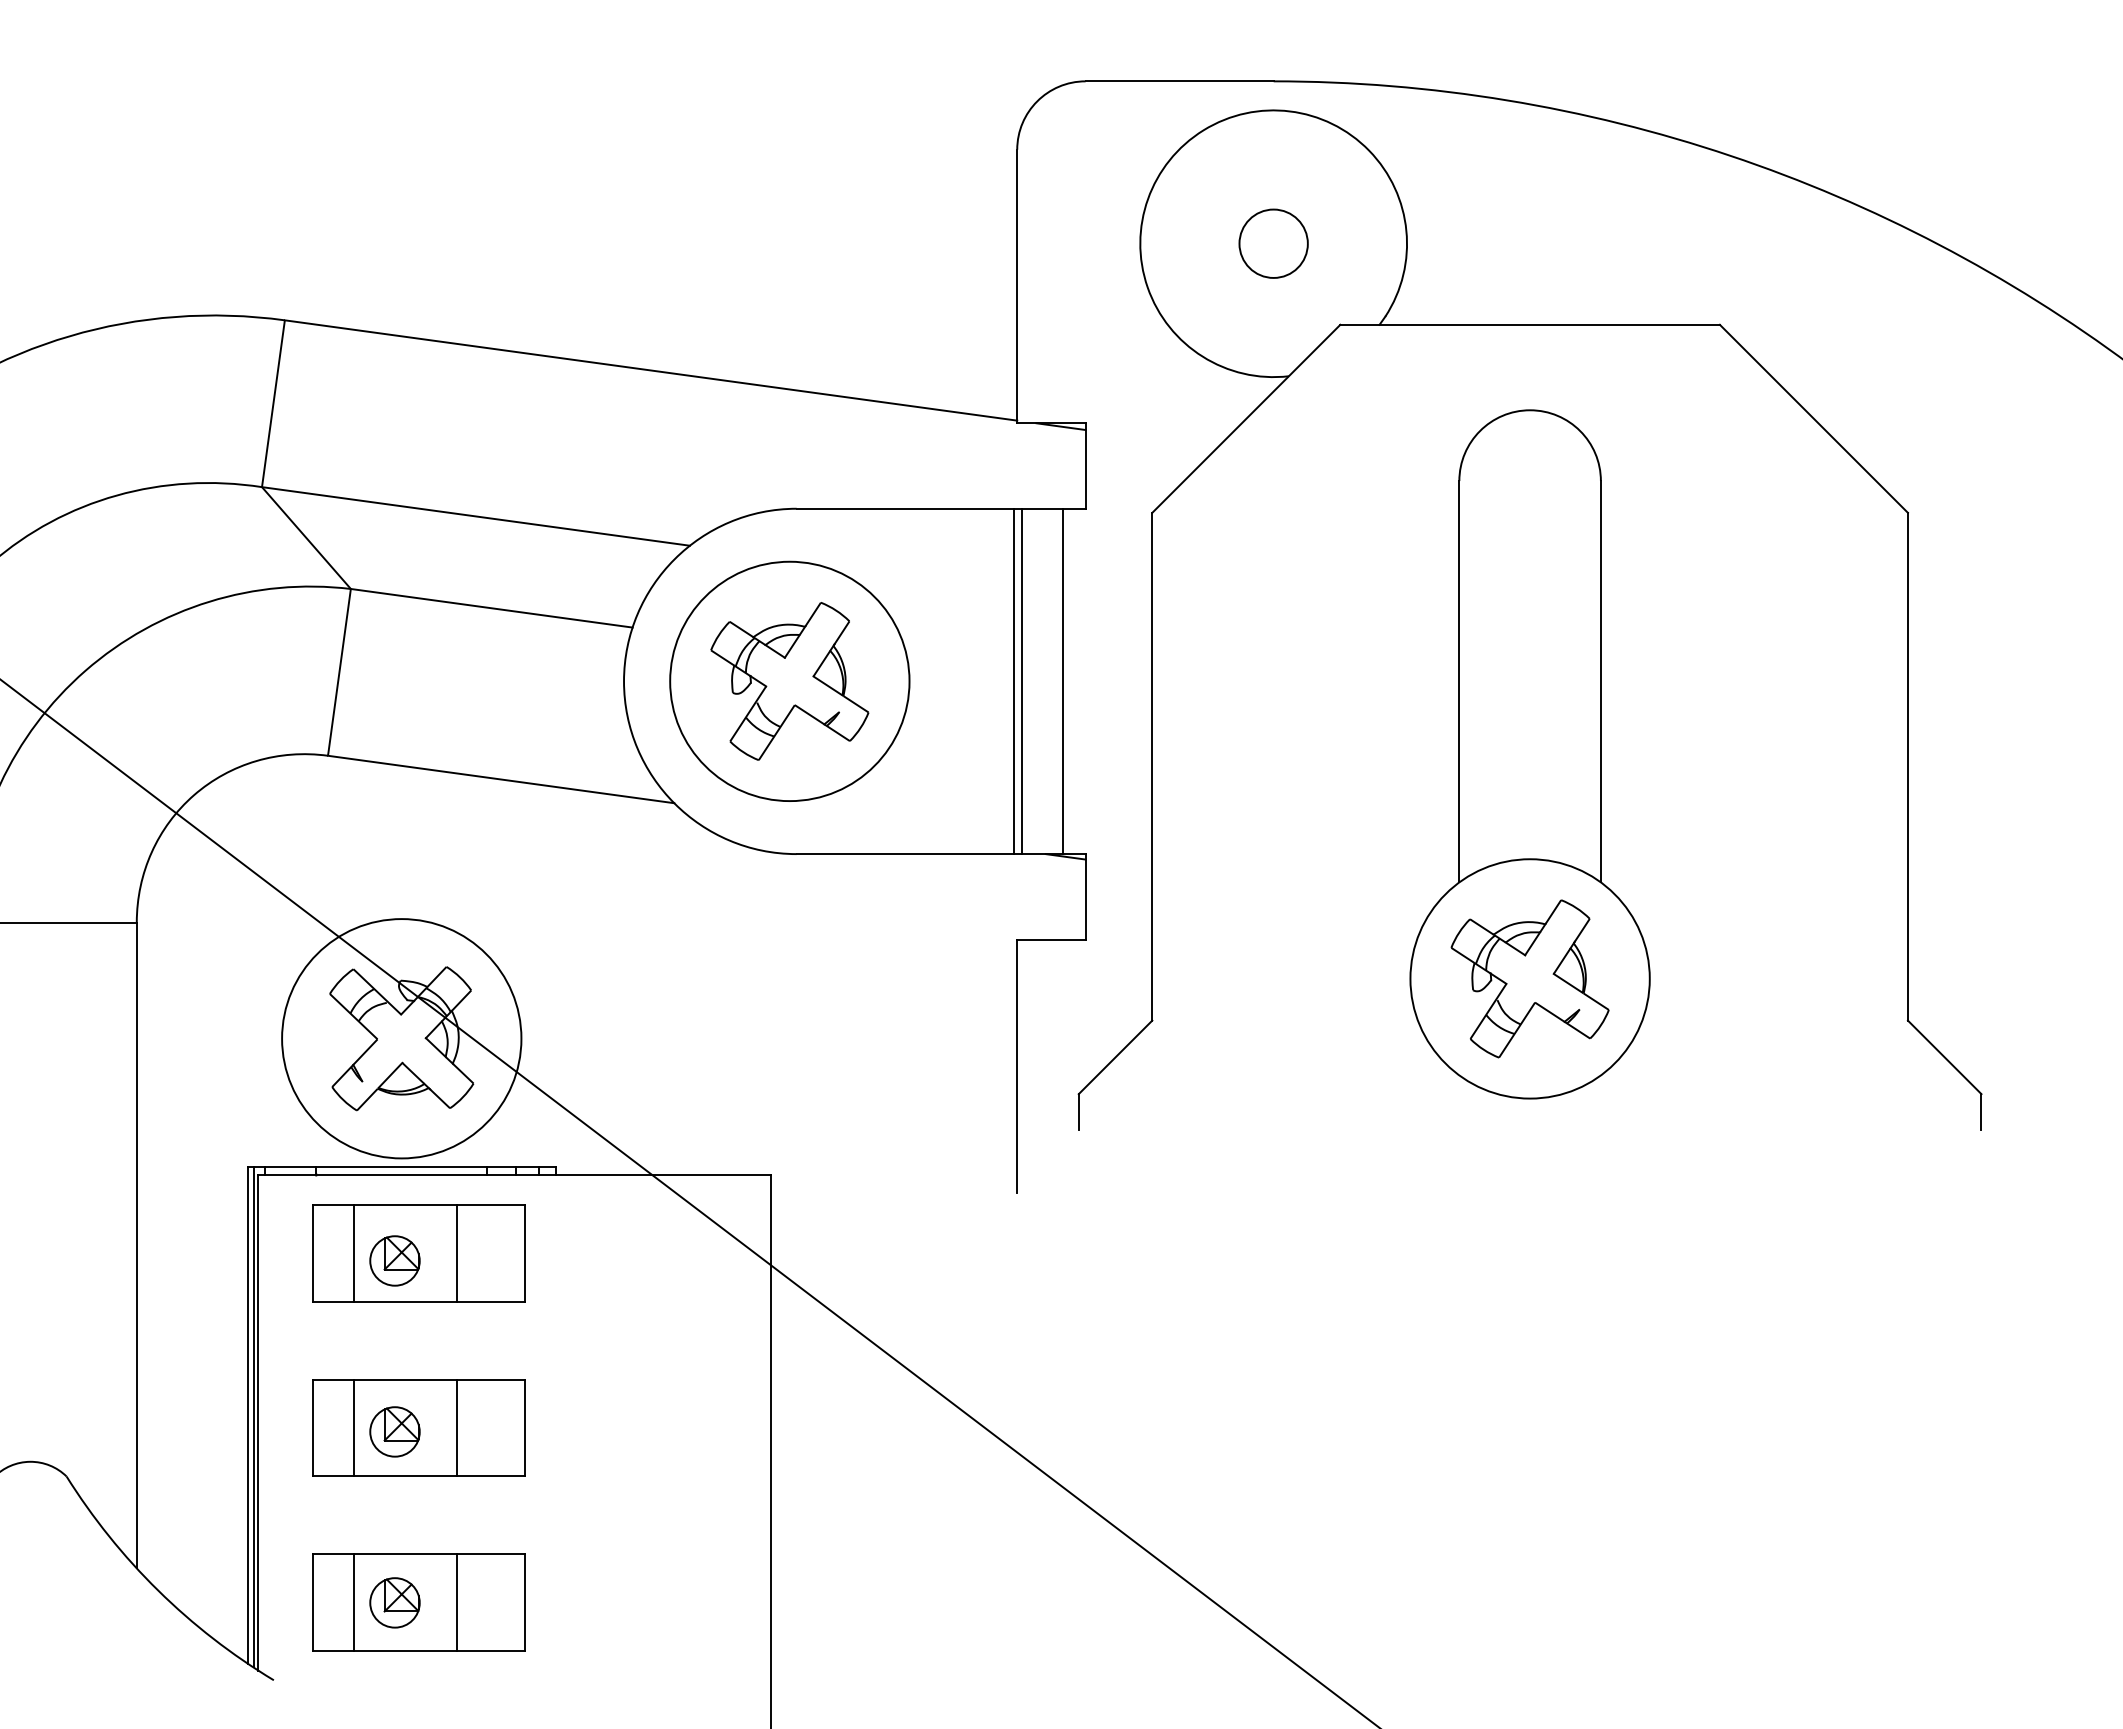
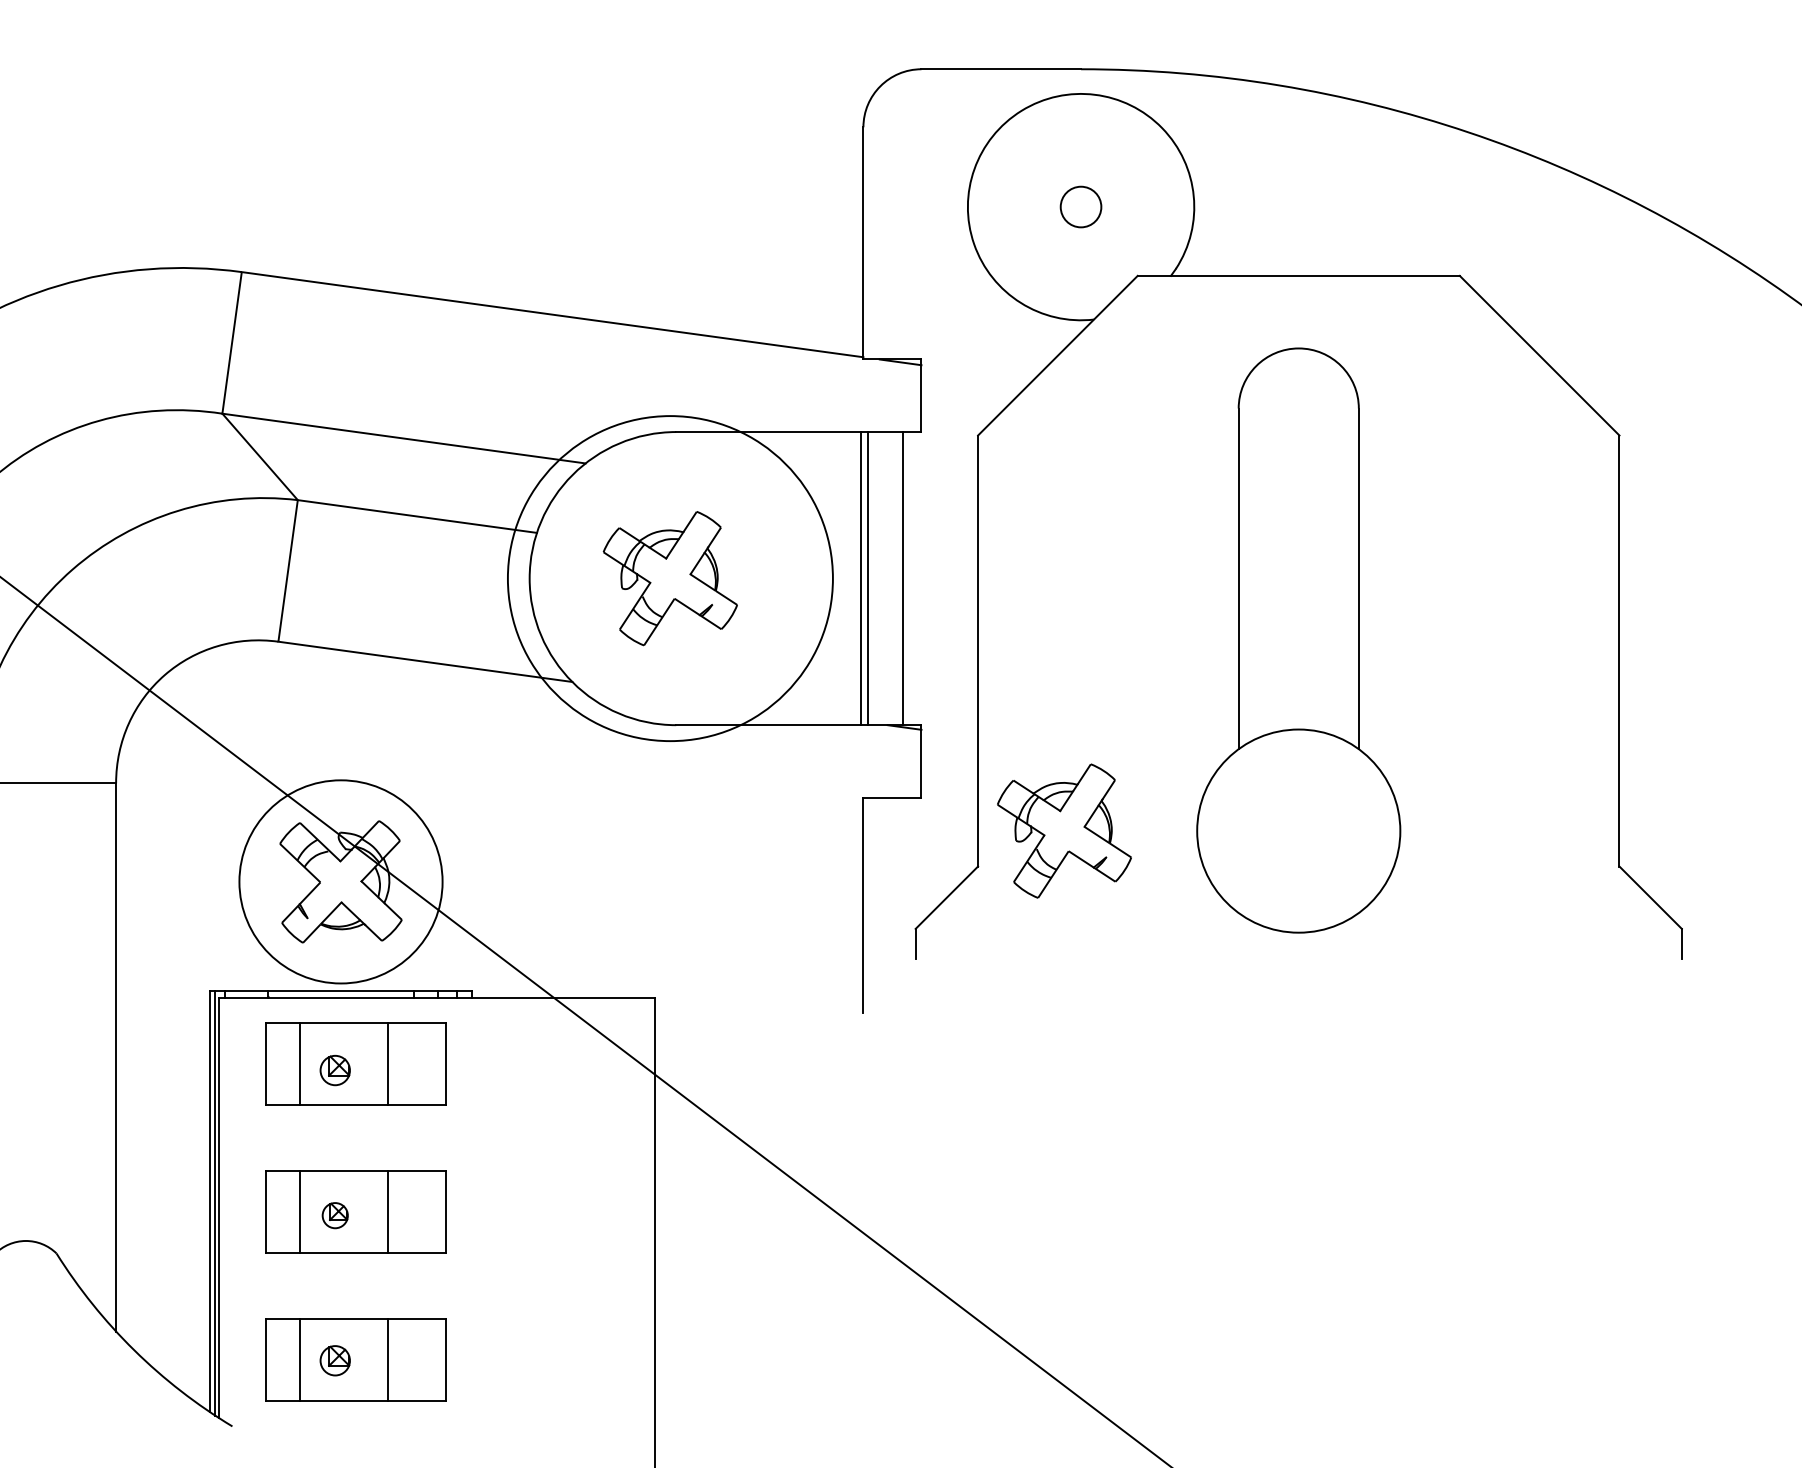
circle: (1273, 243) -> (1080, 206), size x0.7
circle: (789, 681) -> (670, 578), size x1.6
part: (1529, 978) -> (1063, 830), moved
part: (394, 1260) -> (334, 1070), size x0.7
part: (394, 1431) -> (334, 1215), size x0.6
part: (394, 1602) -> (334, 1360), size x0.7

